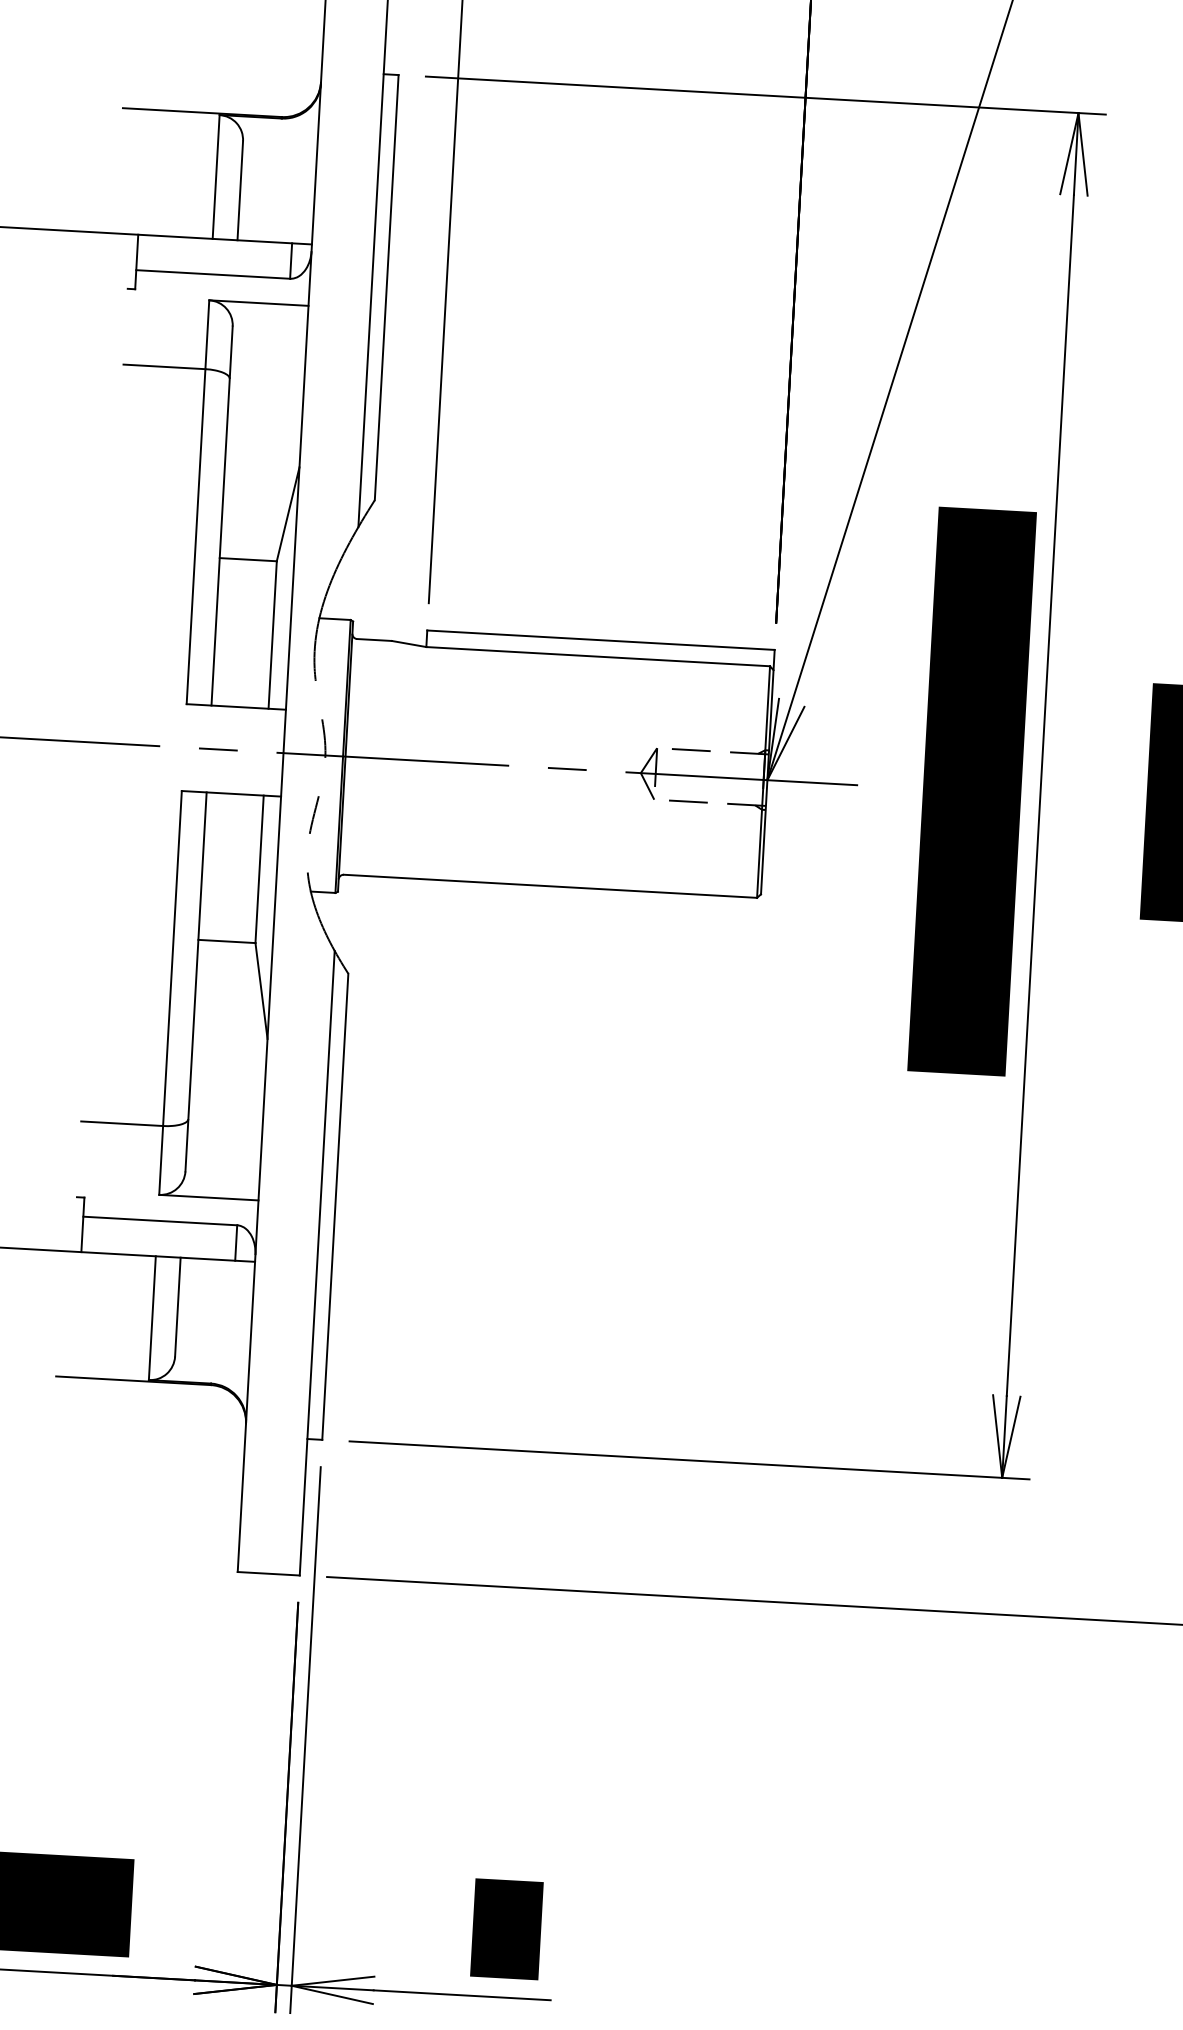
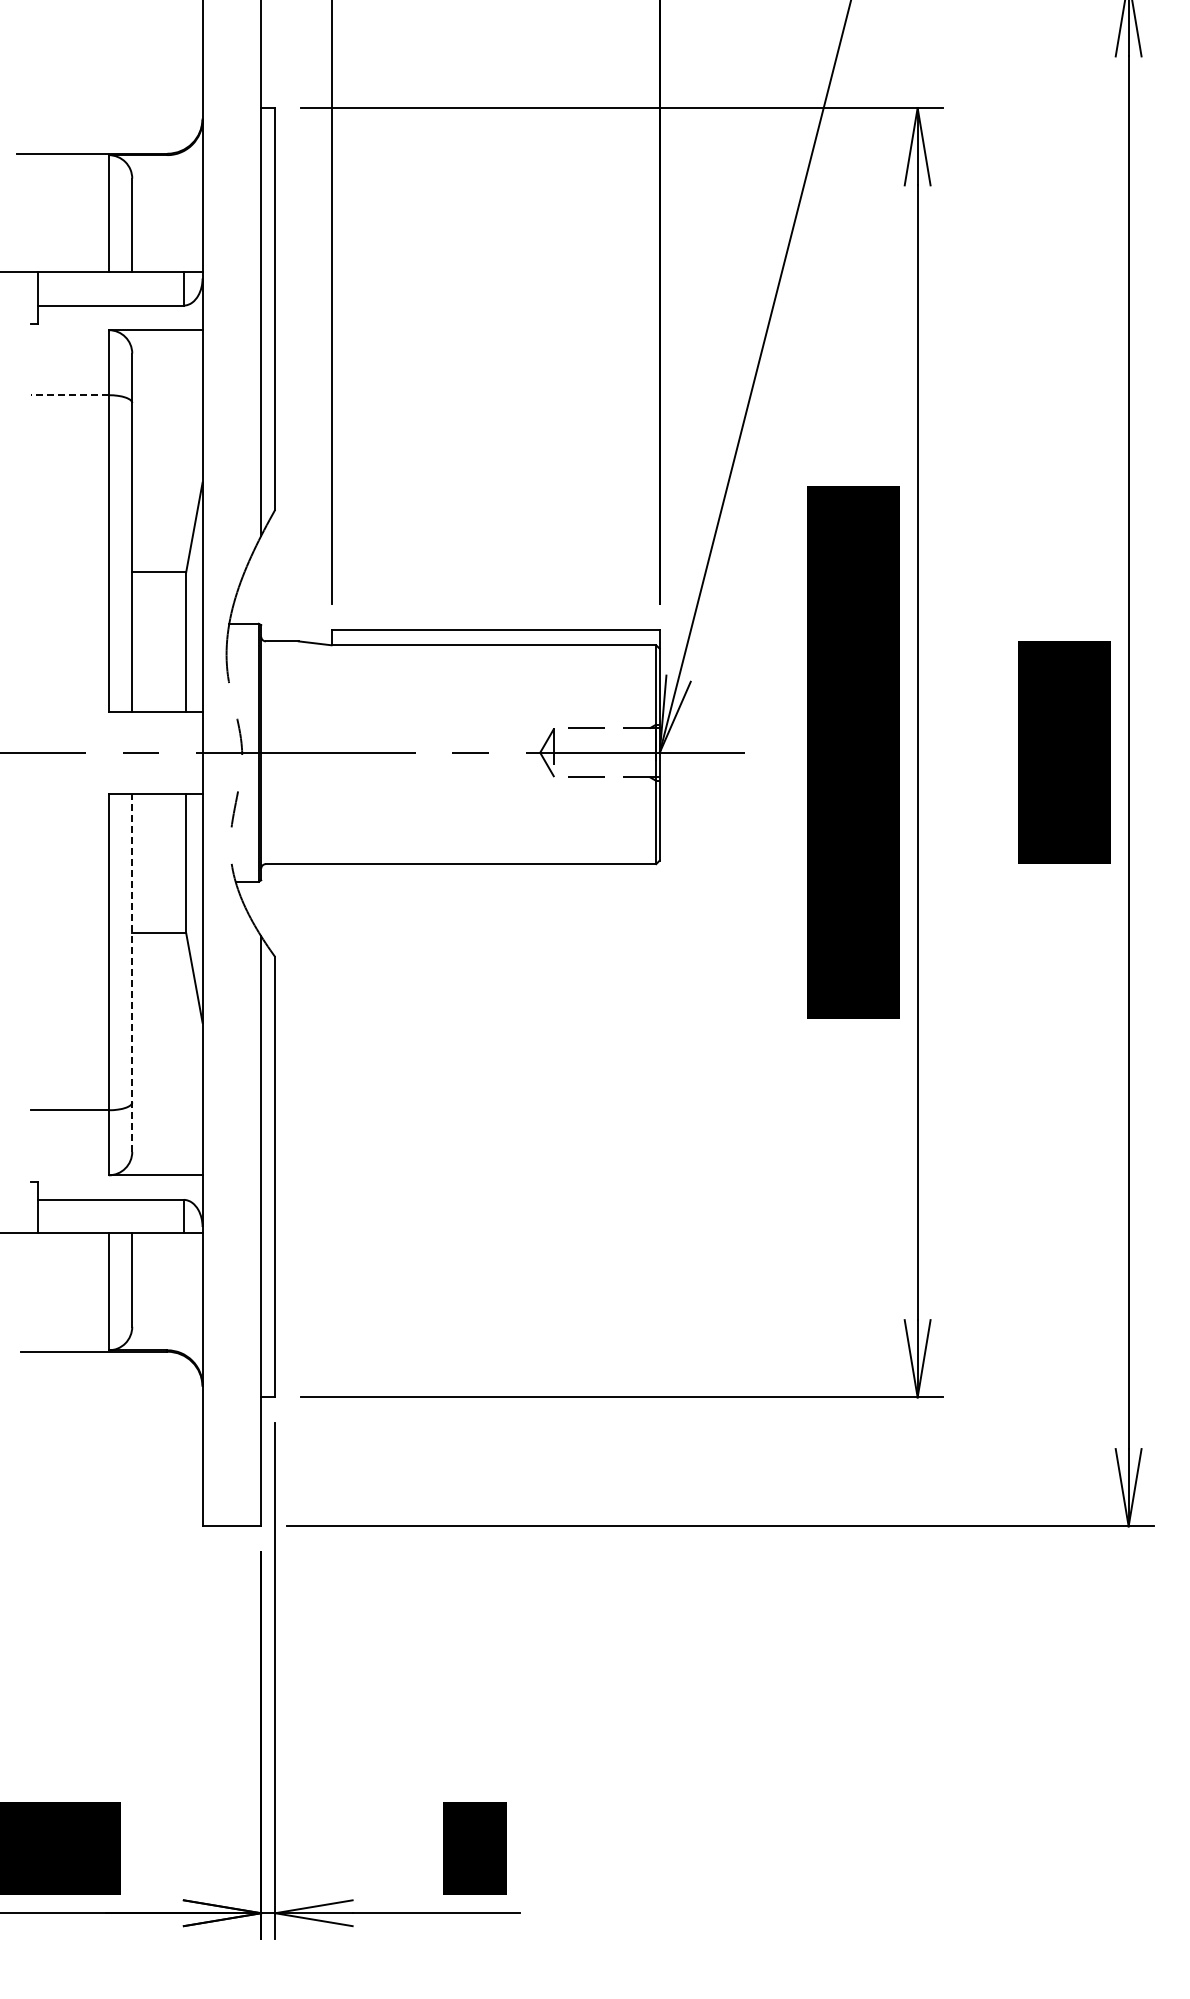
line: (164, 367) -> (70, 395), solid -> dashed
line: (196, 981) -> (132, 972), solid -> dashed

